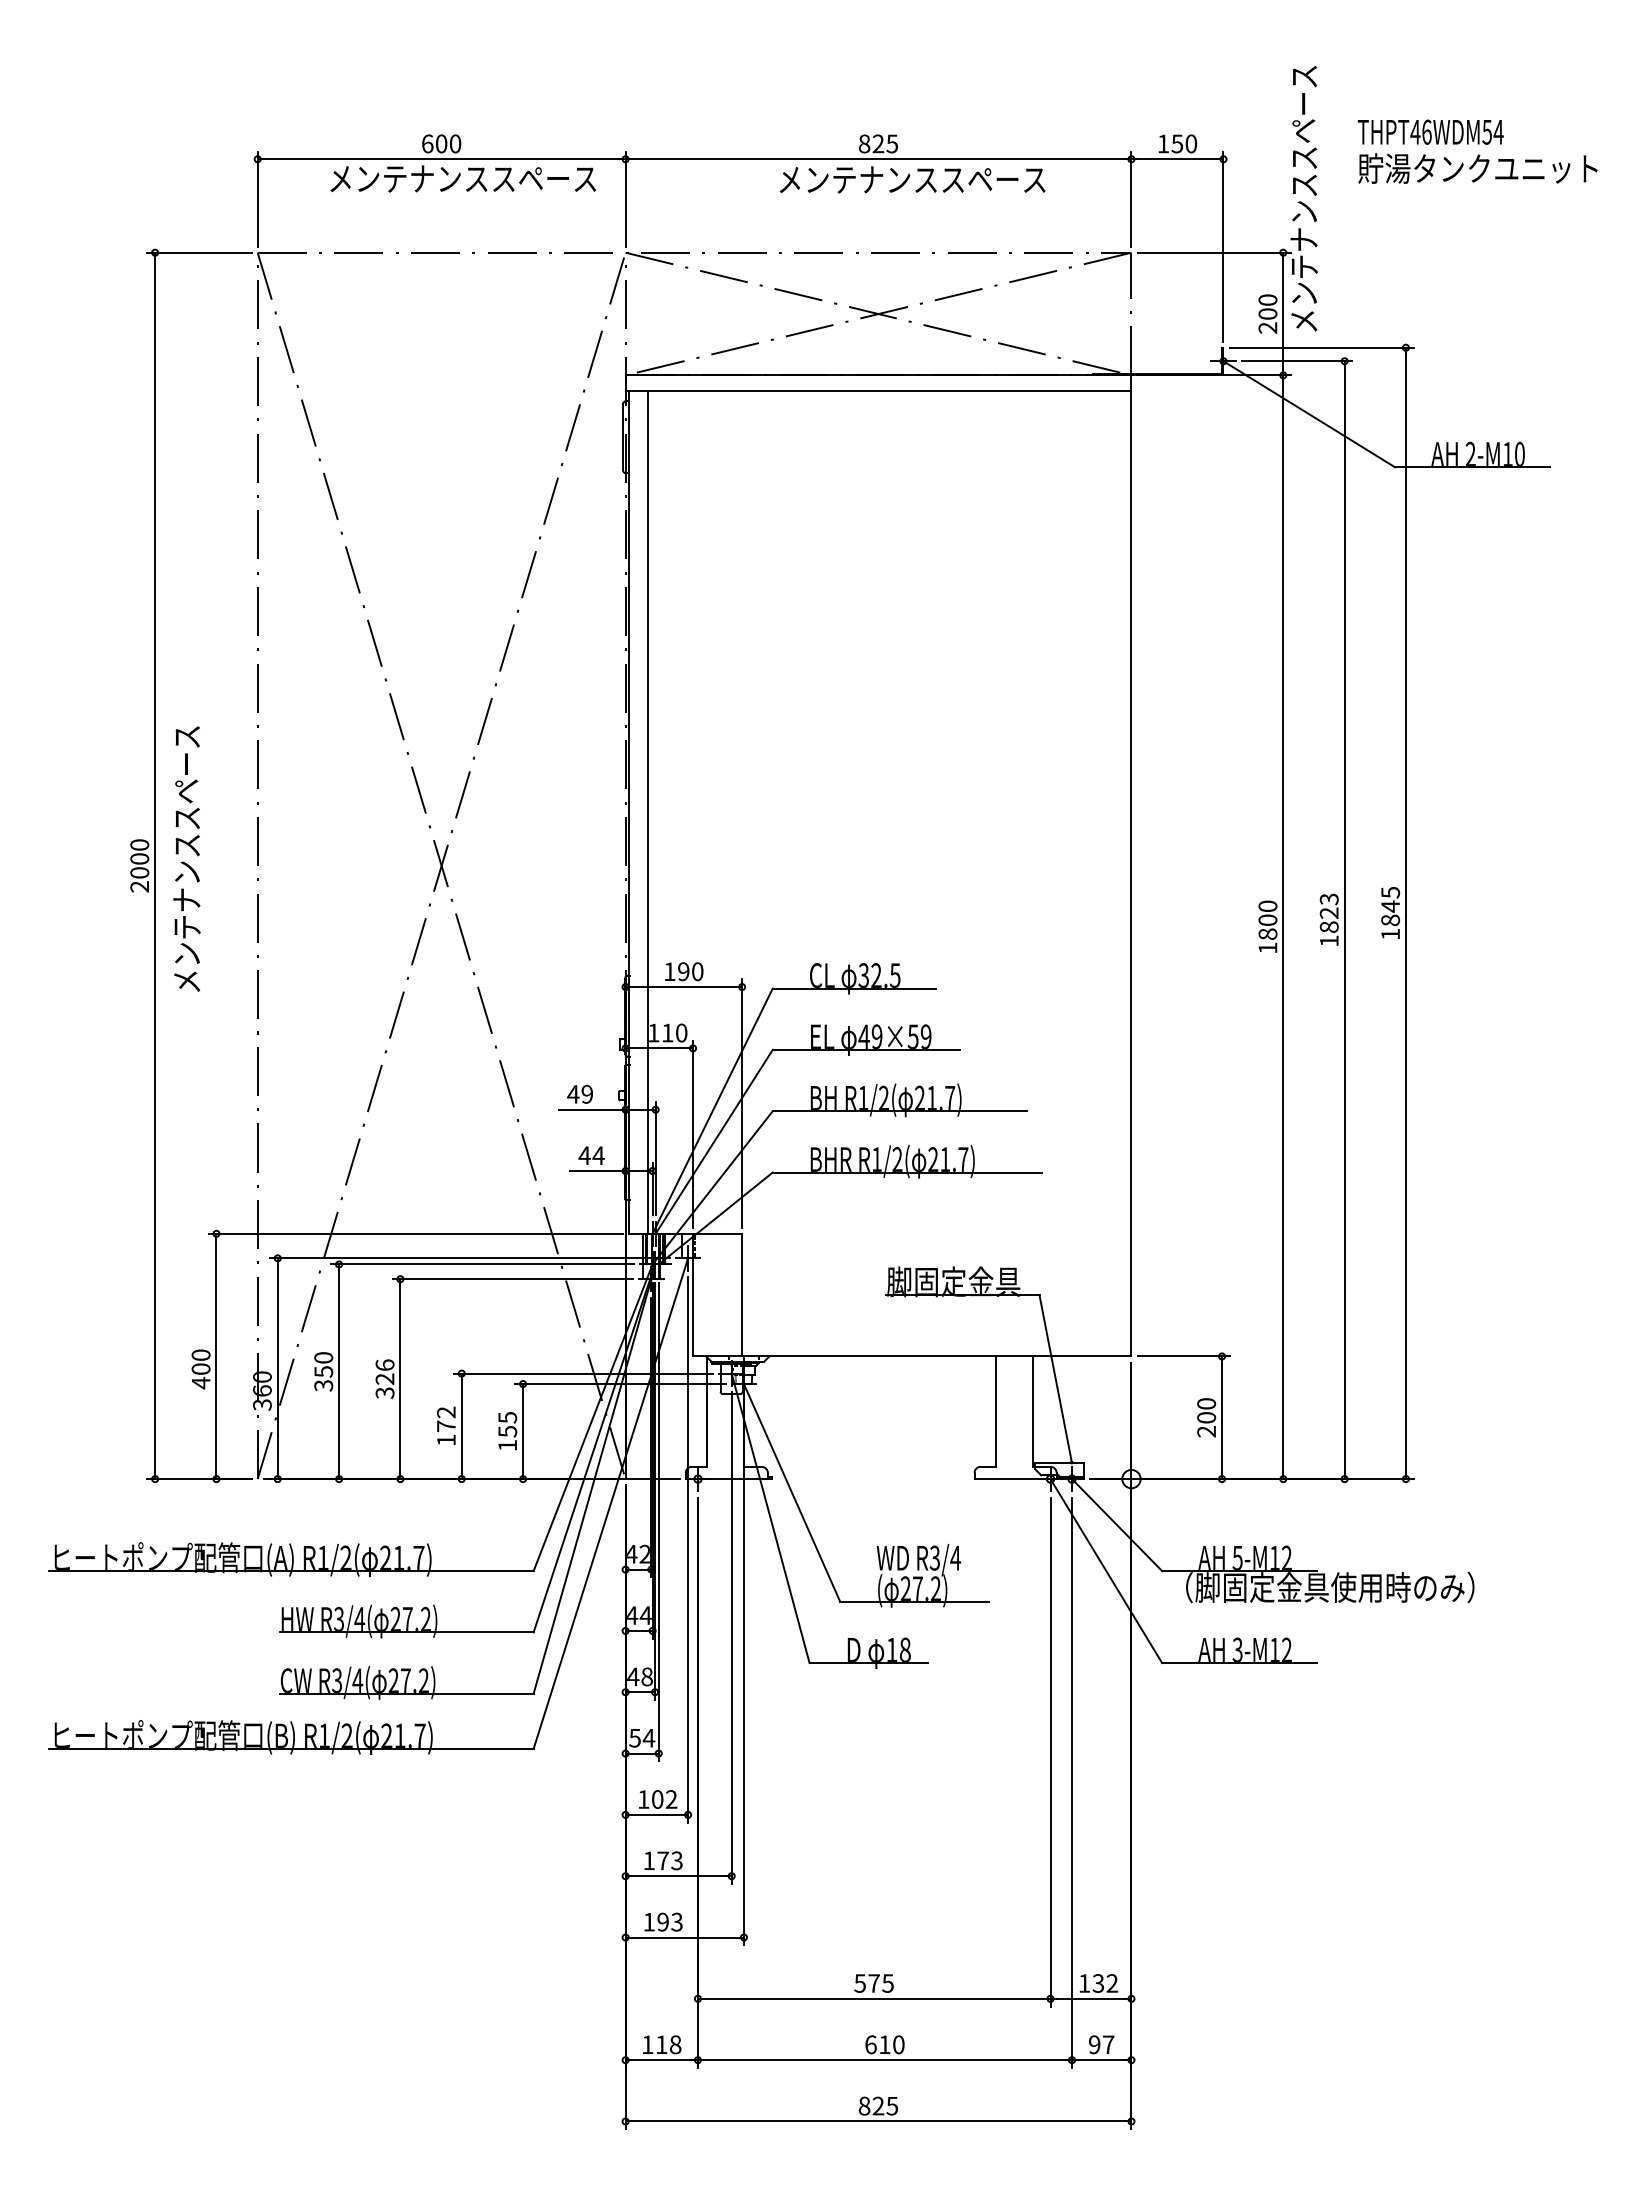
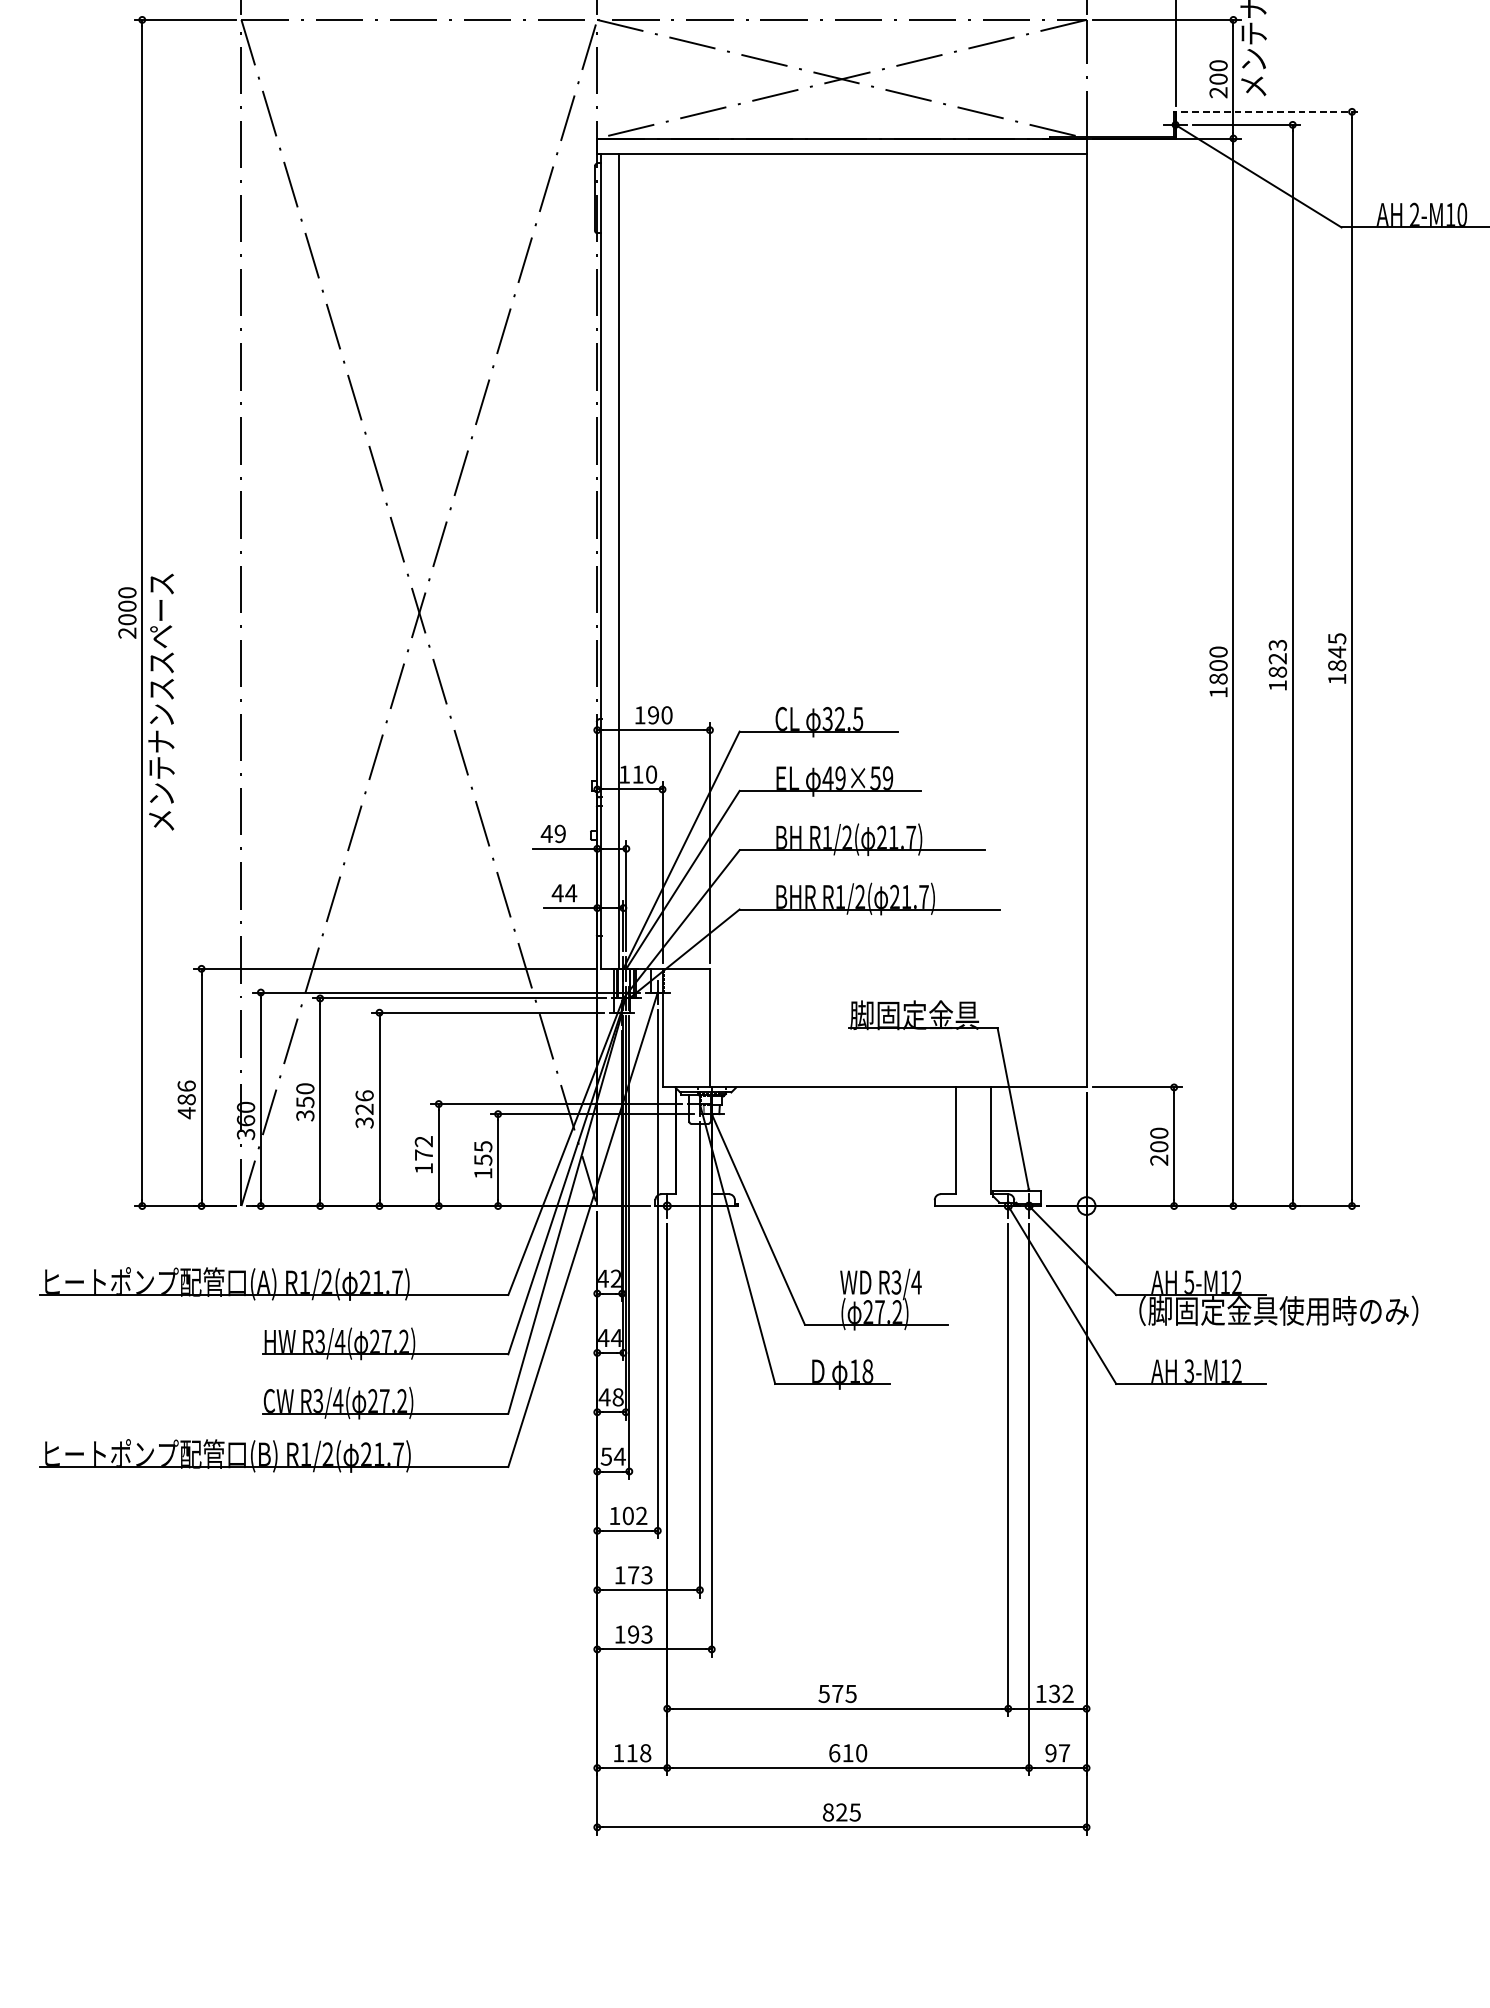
line: (1322, 347) -> (1271, 111), solid -> dashed
text: (186, 858) -> (160, 701), moved
text: (200, 1361) -> (186, 1092), 400 -> 486

